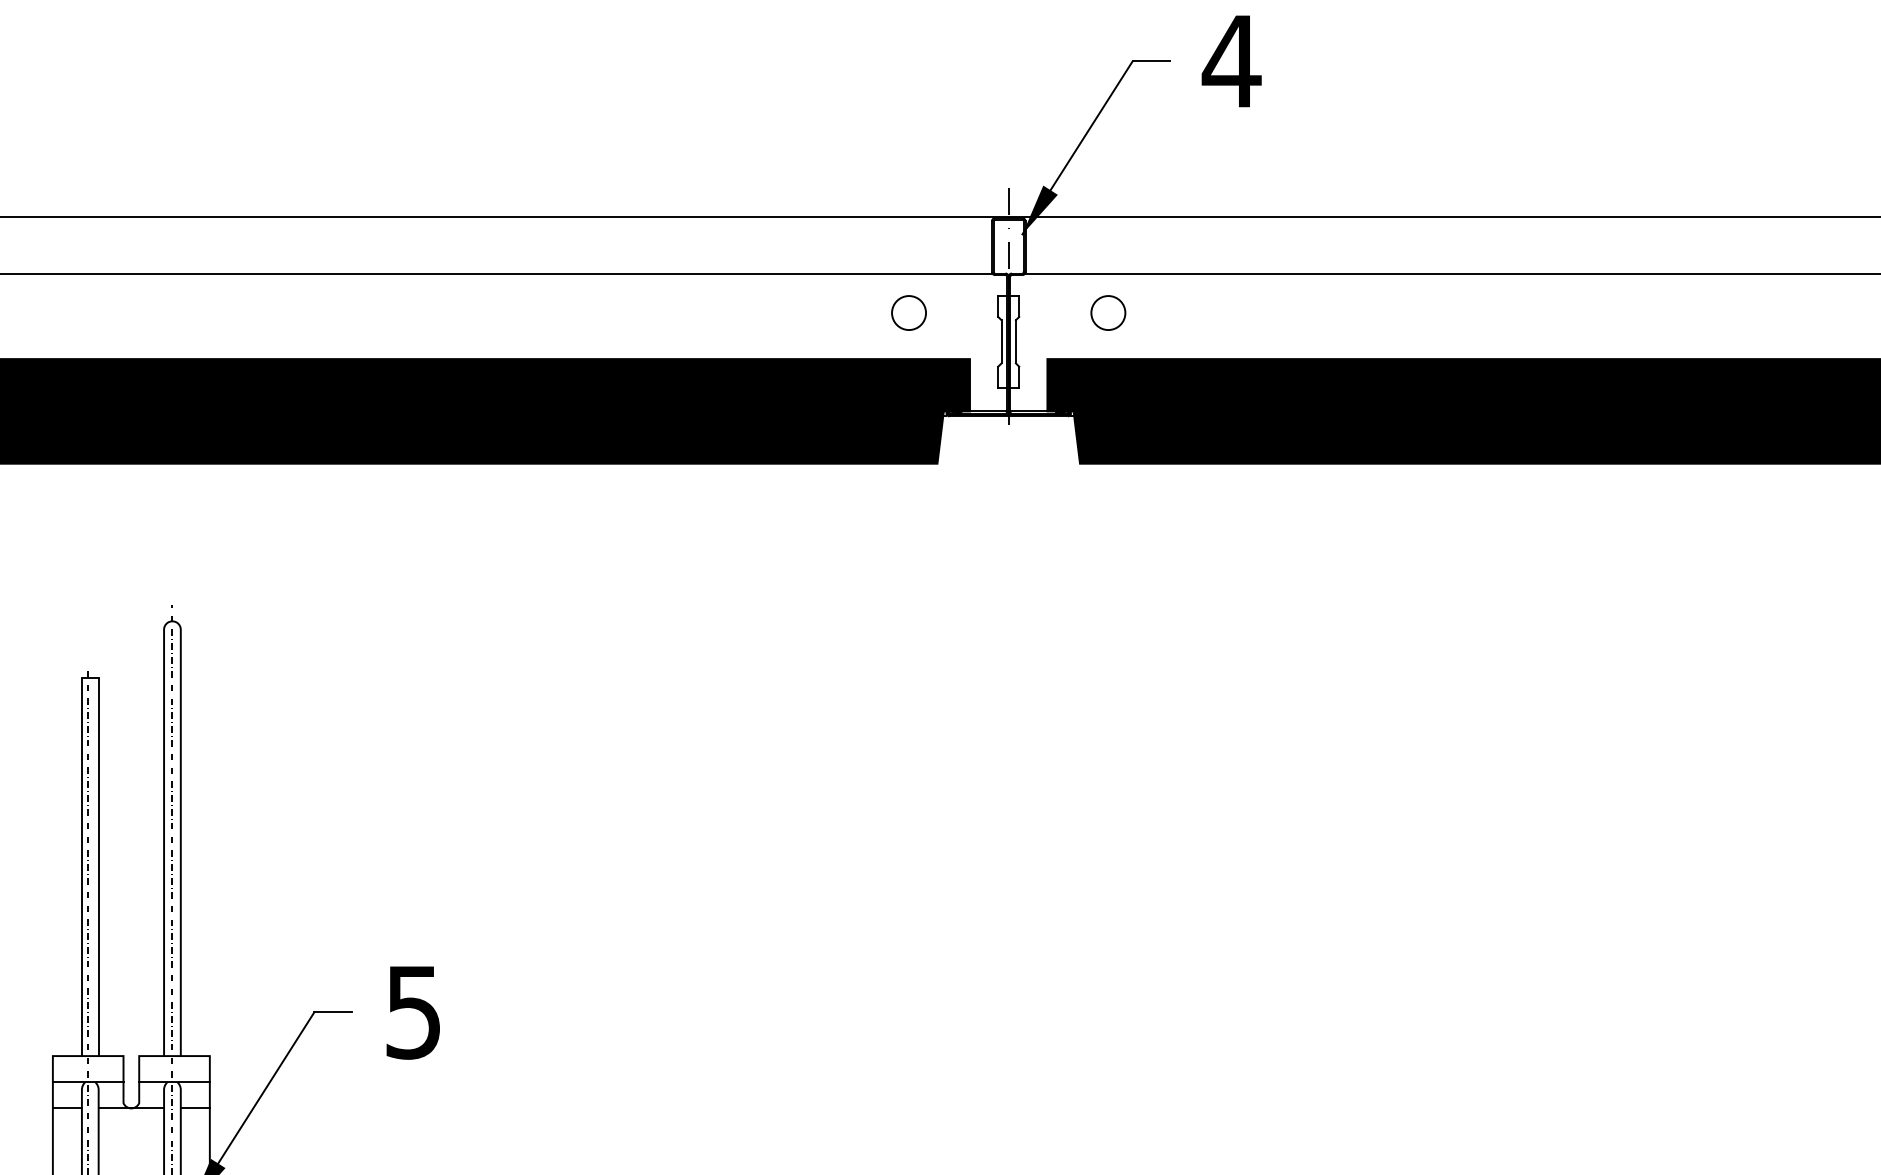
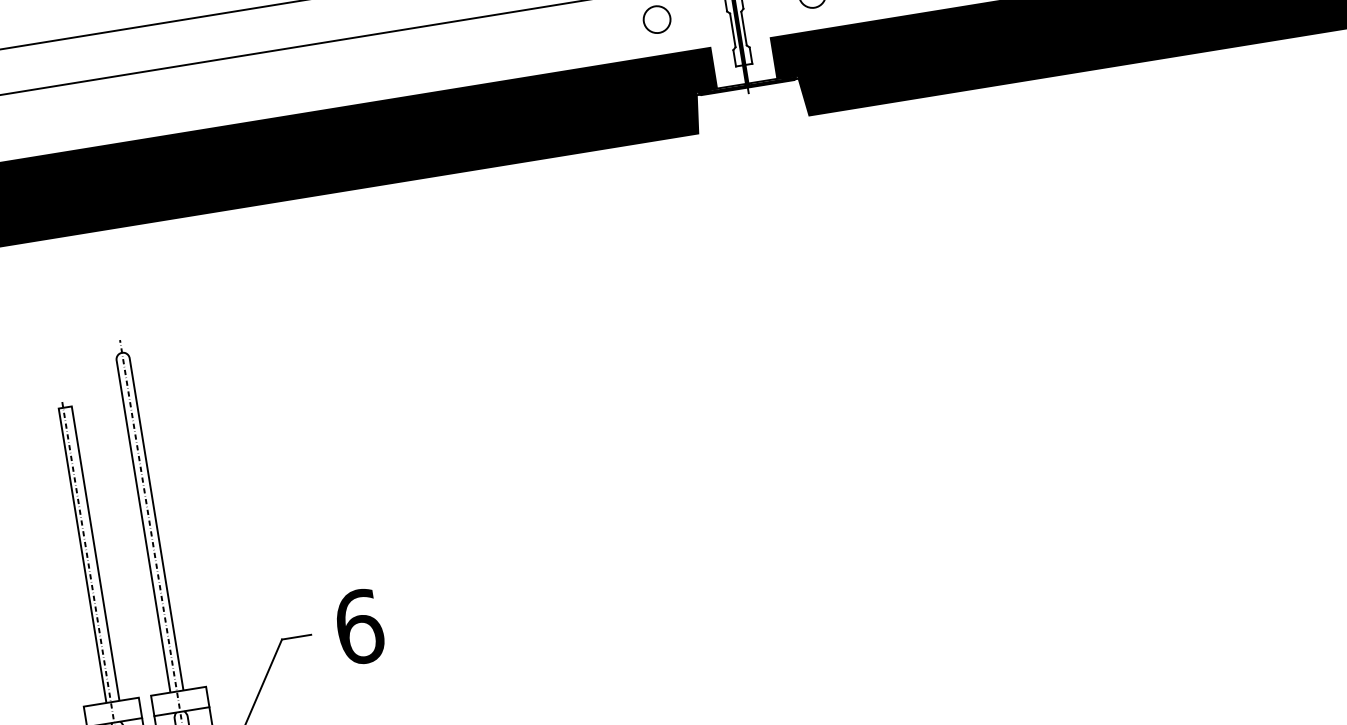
text: (413, 1012) -> (359, 627), 5 -> 6

